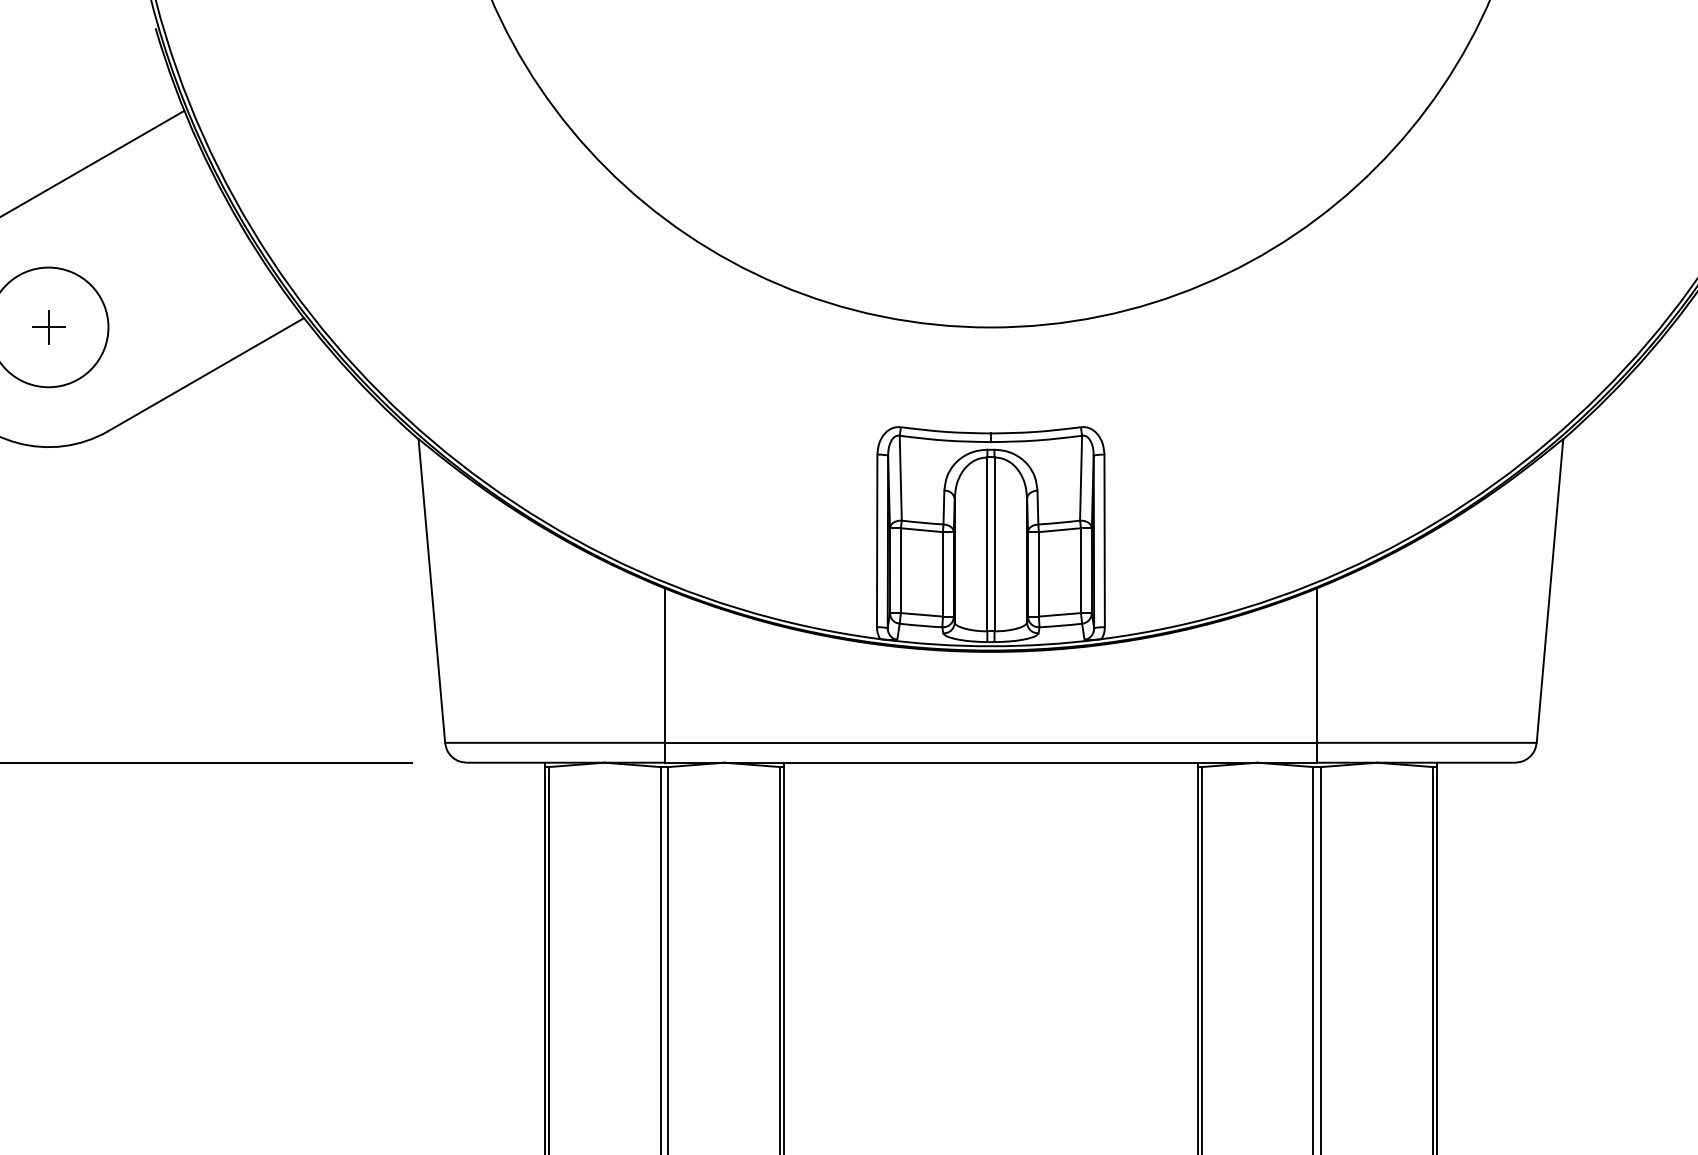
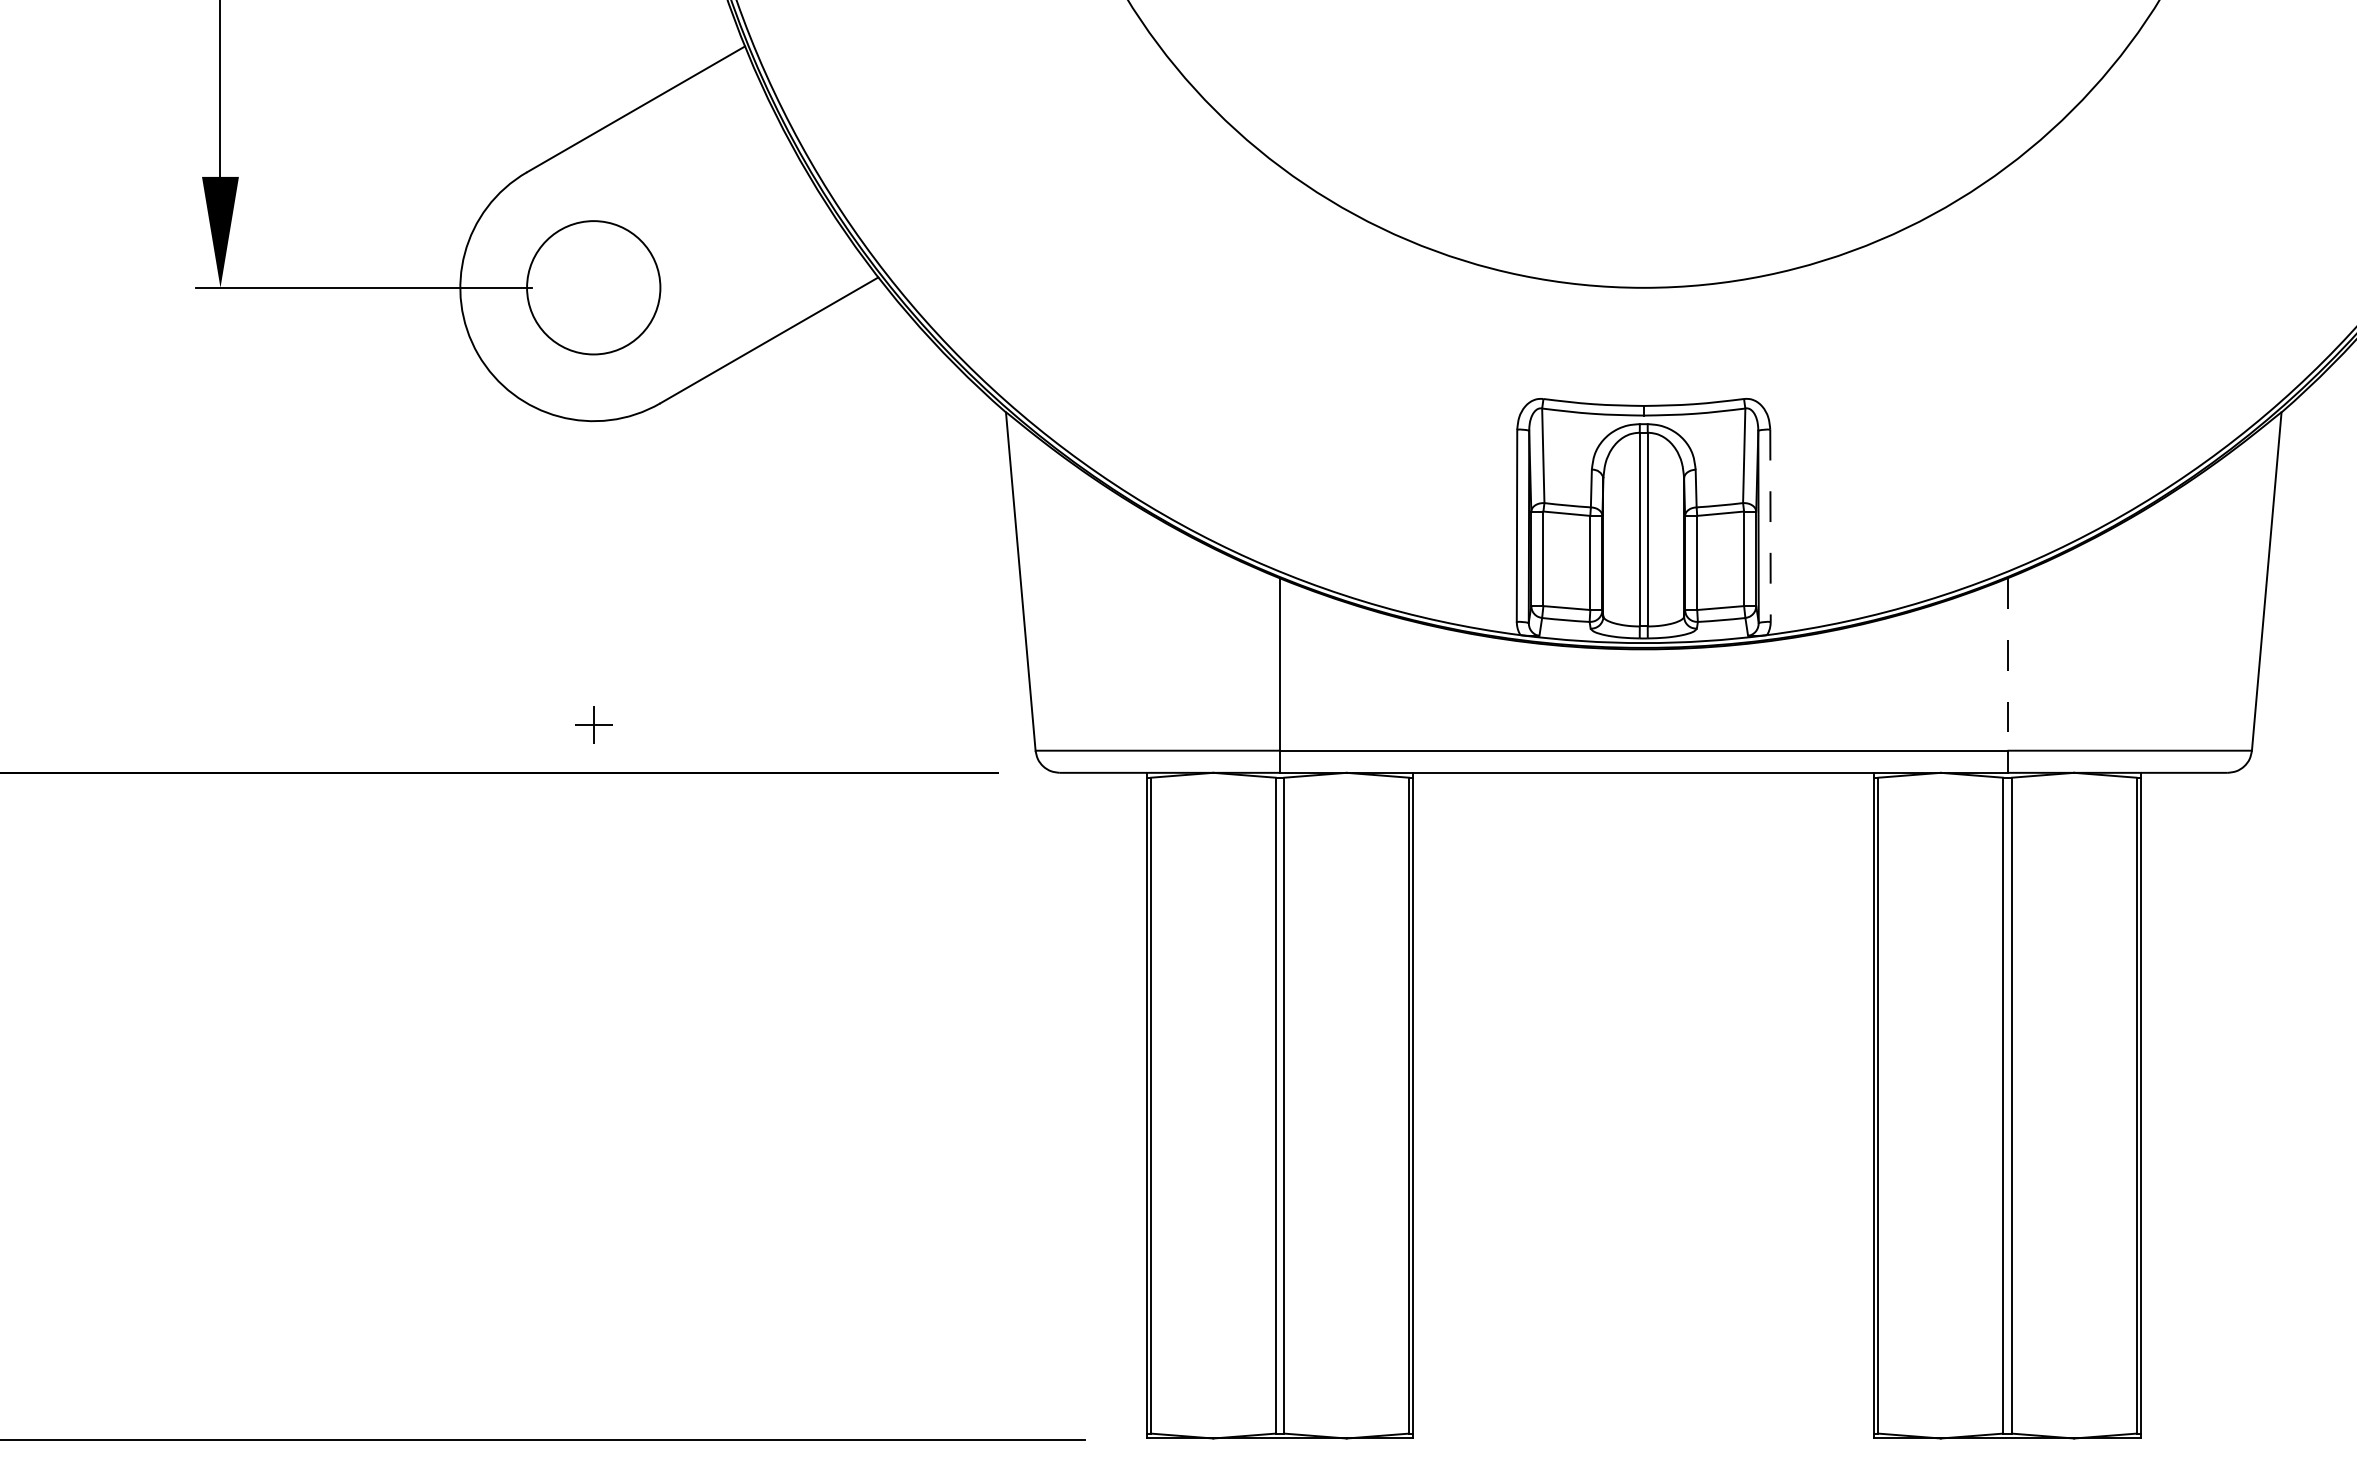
part: (48, 327) -> (593, 724), moved
line: (1104, 541) -> (1770, 526), solid -> dashed
line: (1317, 666) -> (2007, 665), solid -> dashed

